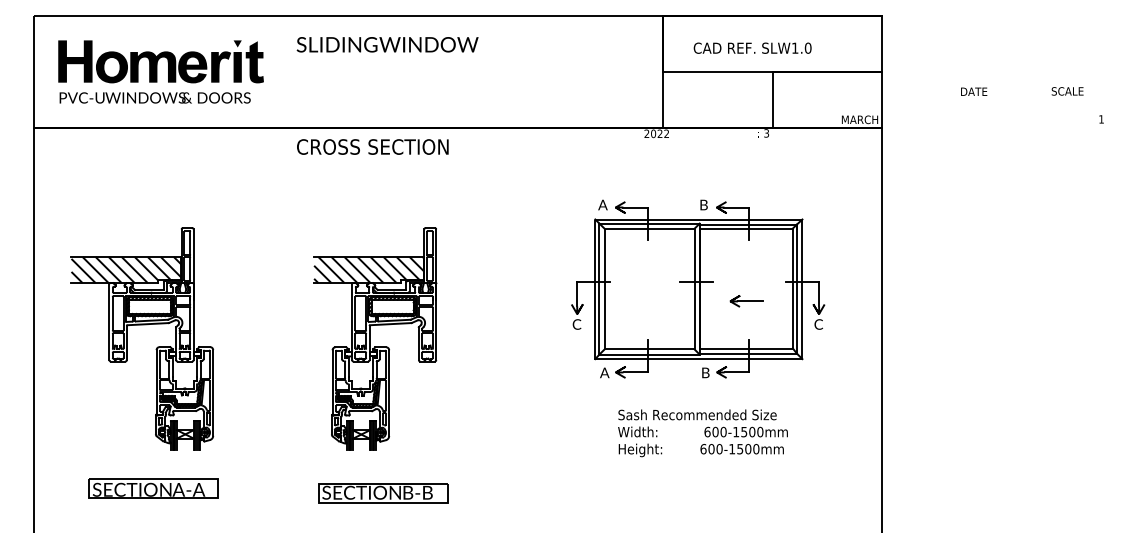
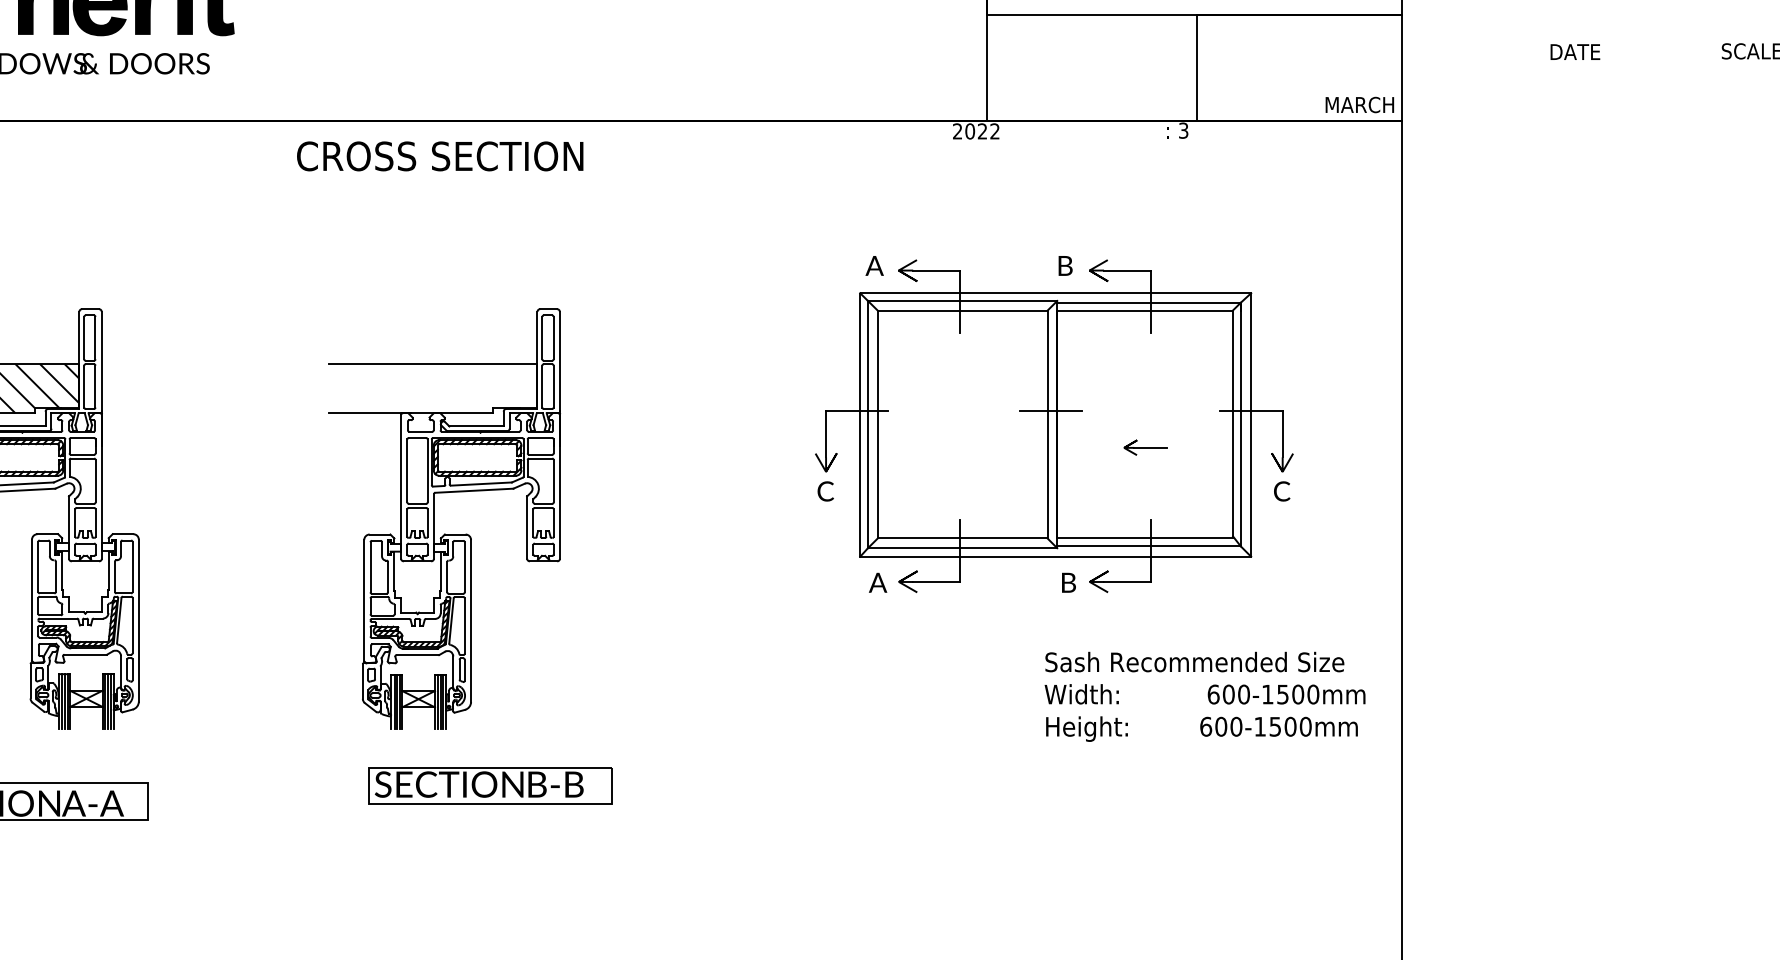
hatch: (368, 270) -> (432, 389), removed
part: (746, 301) -> (1145, 448), size x0.7
text: (702, 433) -> (1204, 697), moved
part: (383, 493) -> (490, 785), moved

